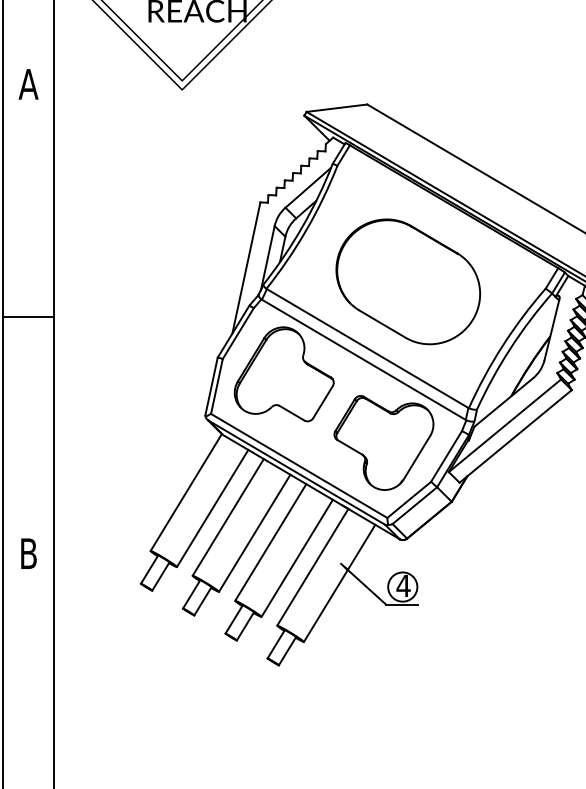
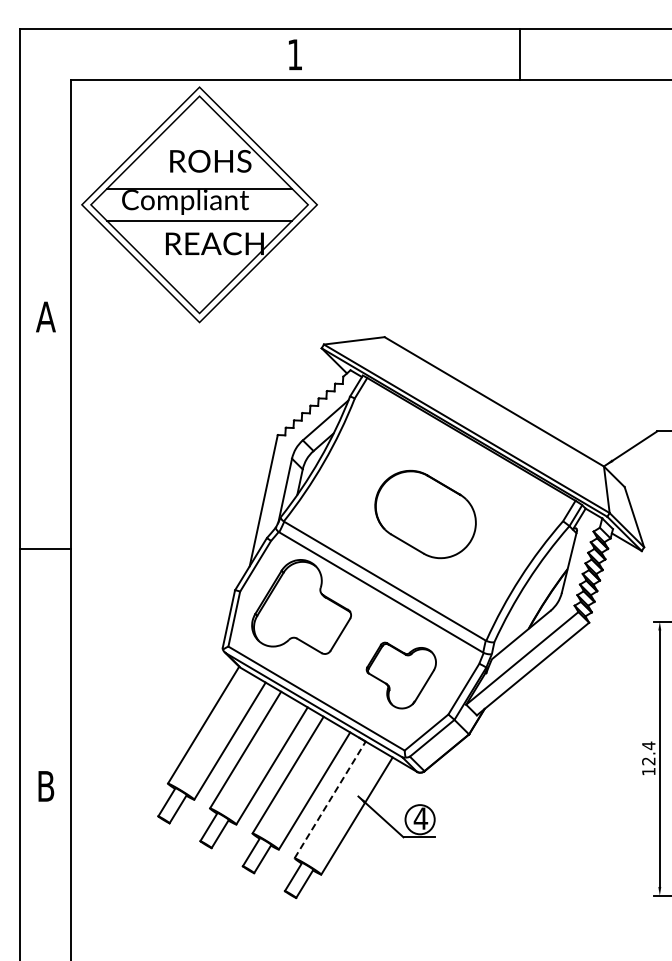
part: (408, 281) -> (425, 514), size x0.7
part: (384, 442) -> (401, 675), size x0.7
line: (313, 566) -> (330, 799), solid -> dashed

